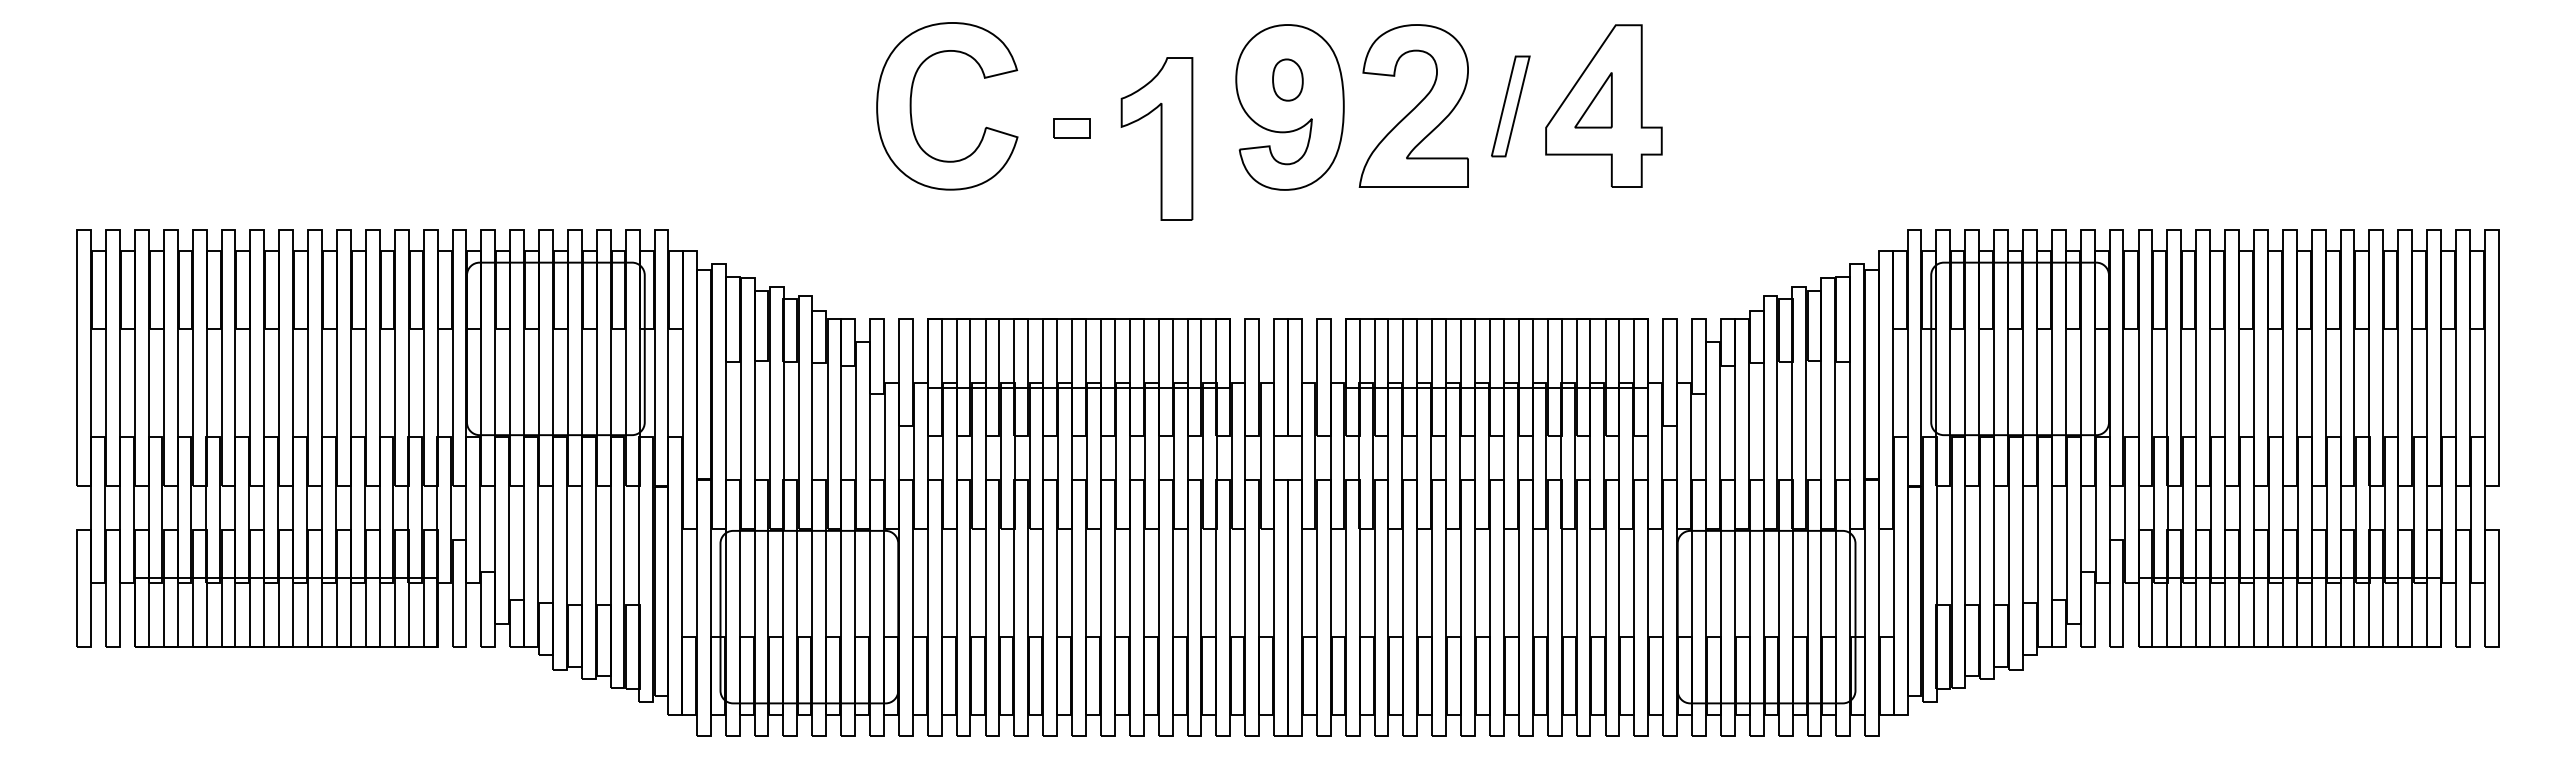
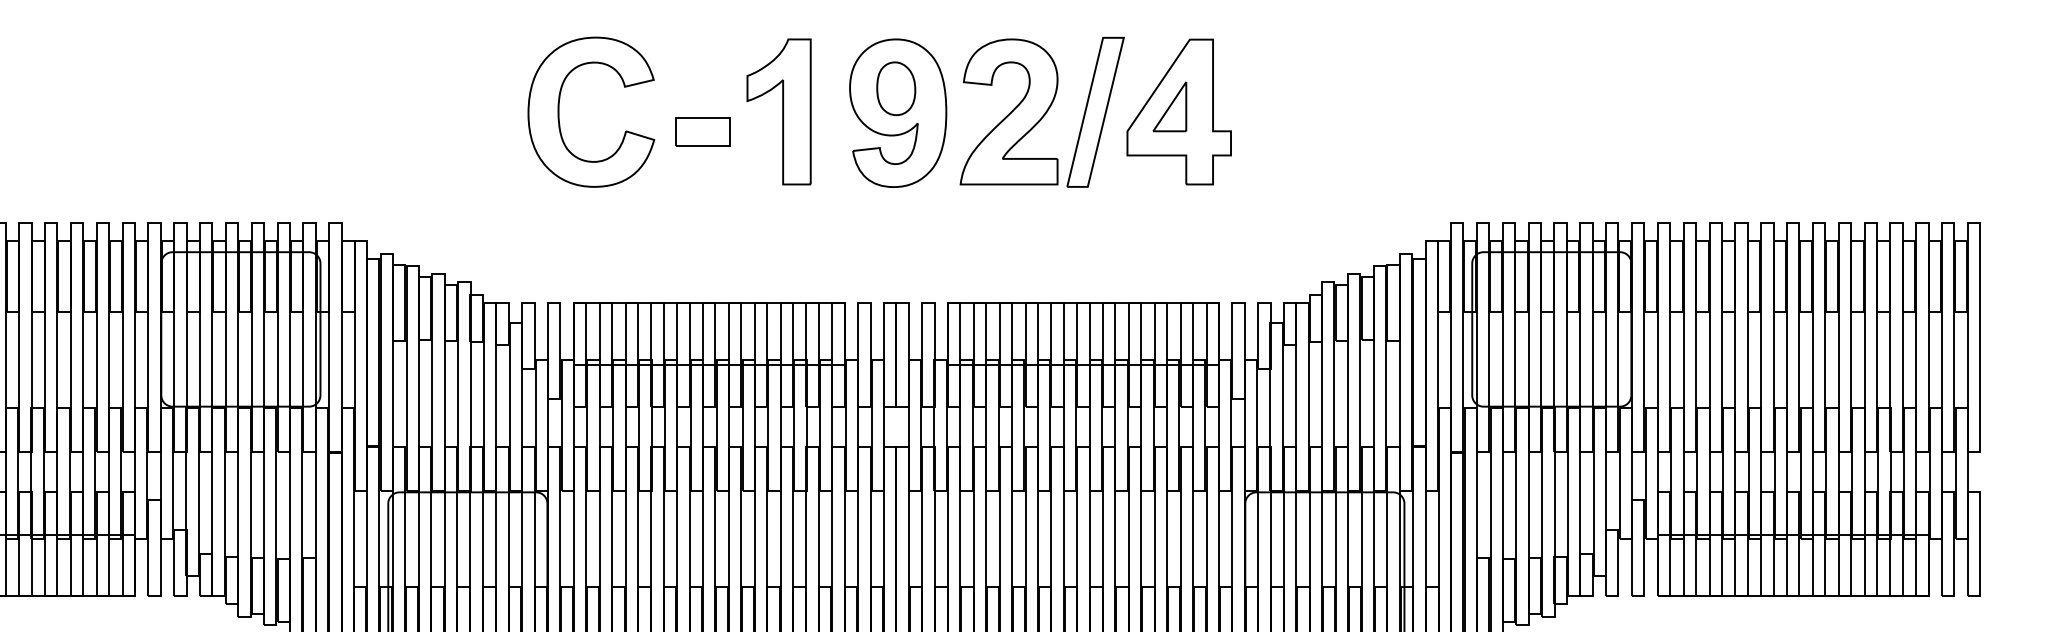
part: (1287, 79) -> (895, 88), size x1.43
part: (1510, 106) -> (1095, 112), size x1.67
part: (1071, 128) -> (702, 132), size x1.67
part: (1156, 138) -> (778, 111), moved

